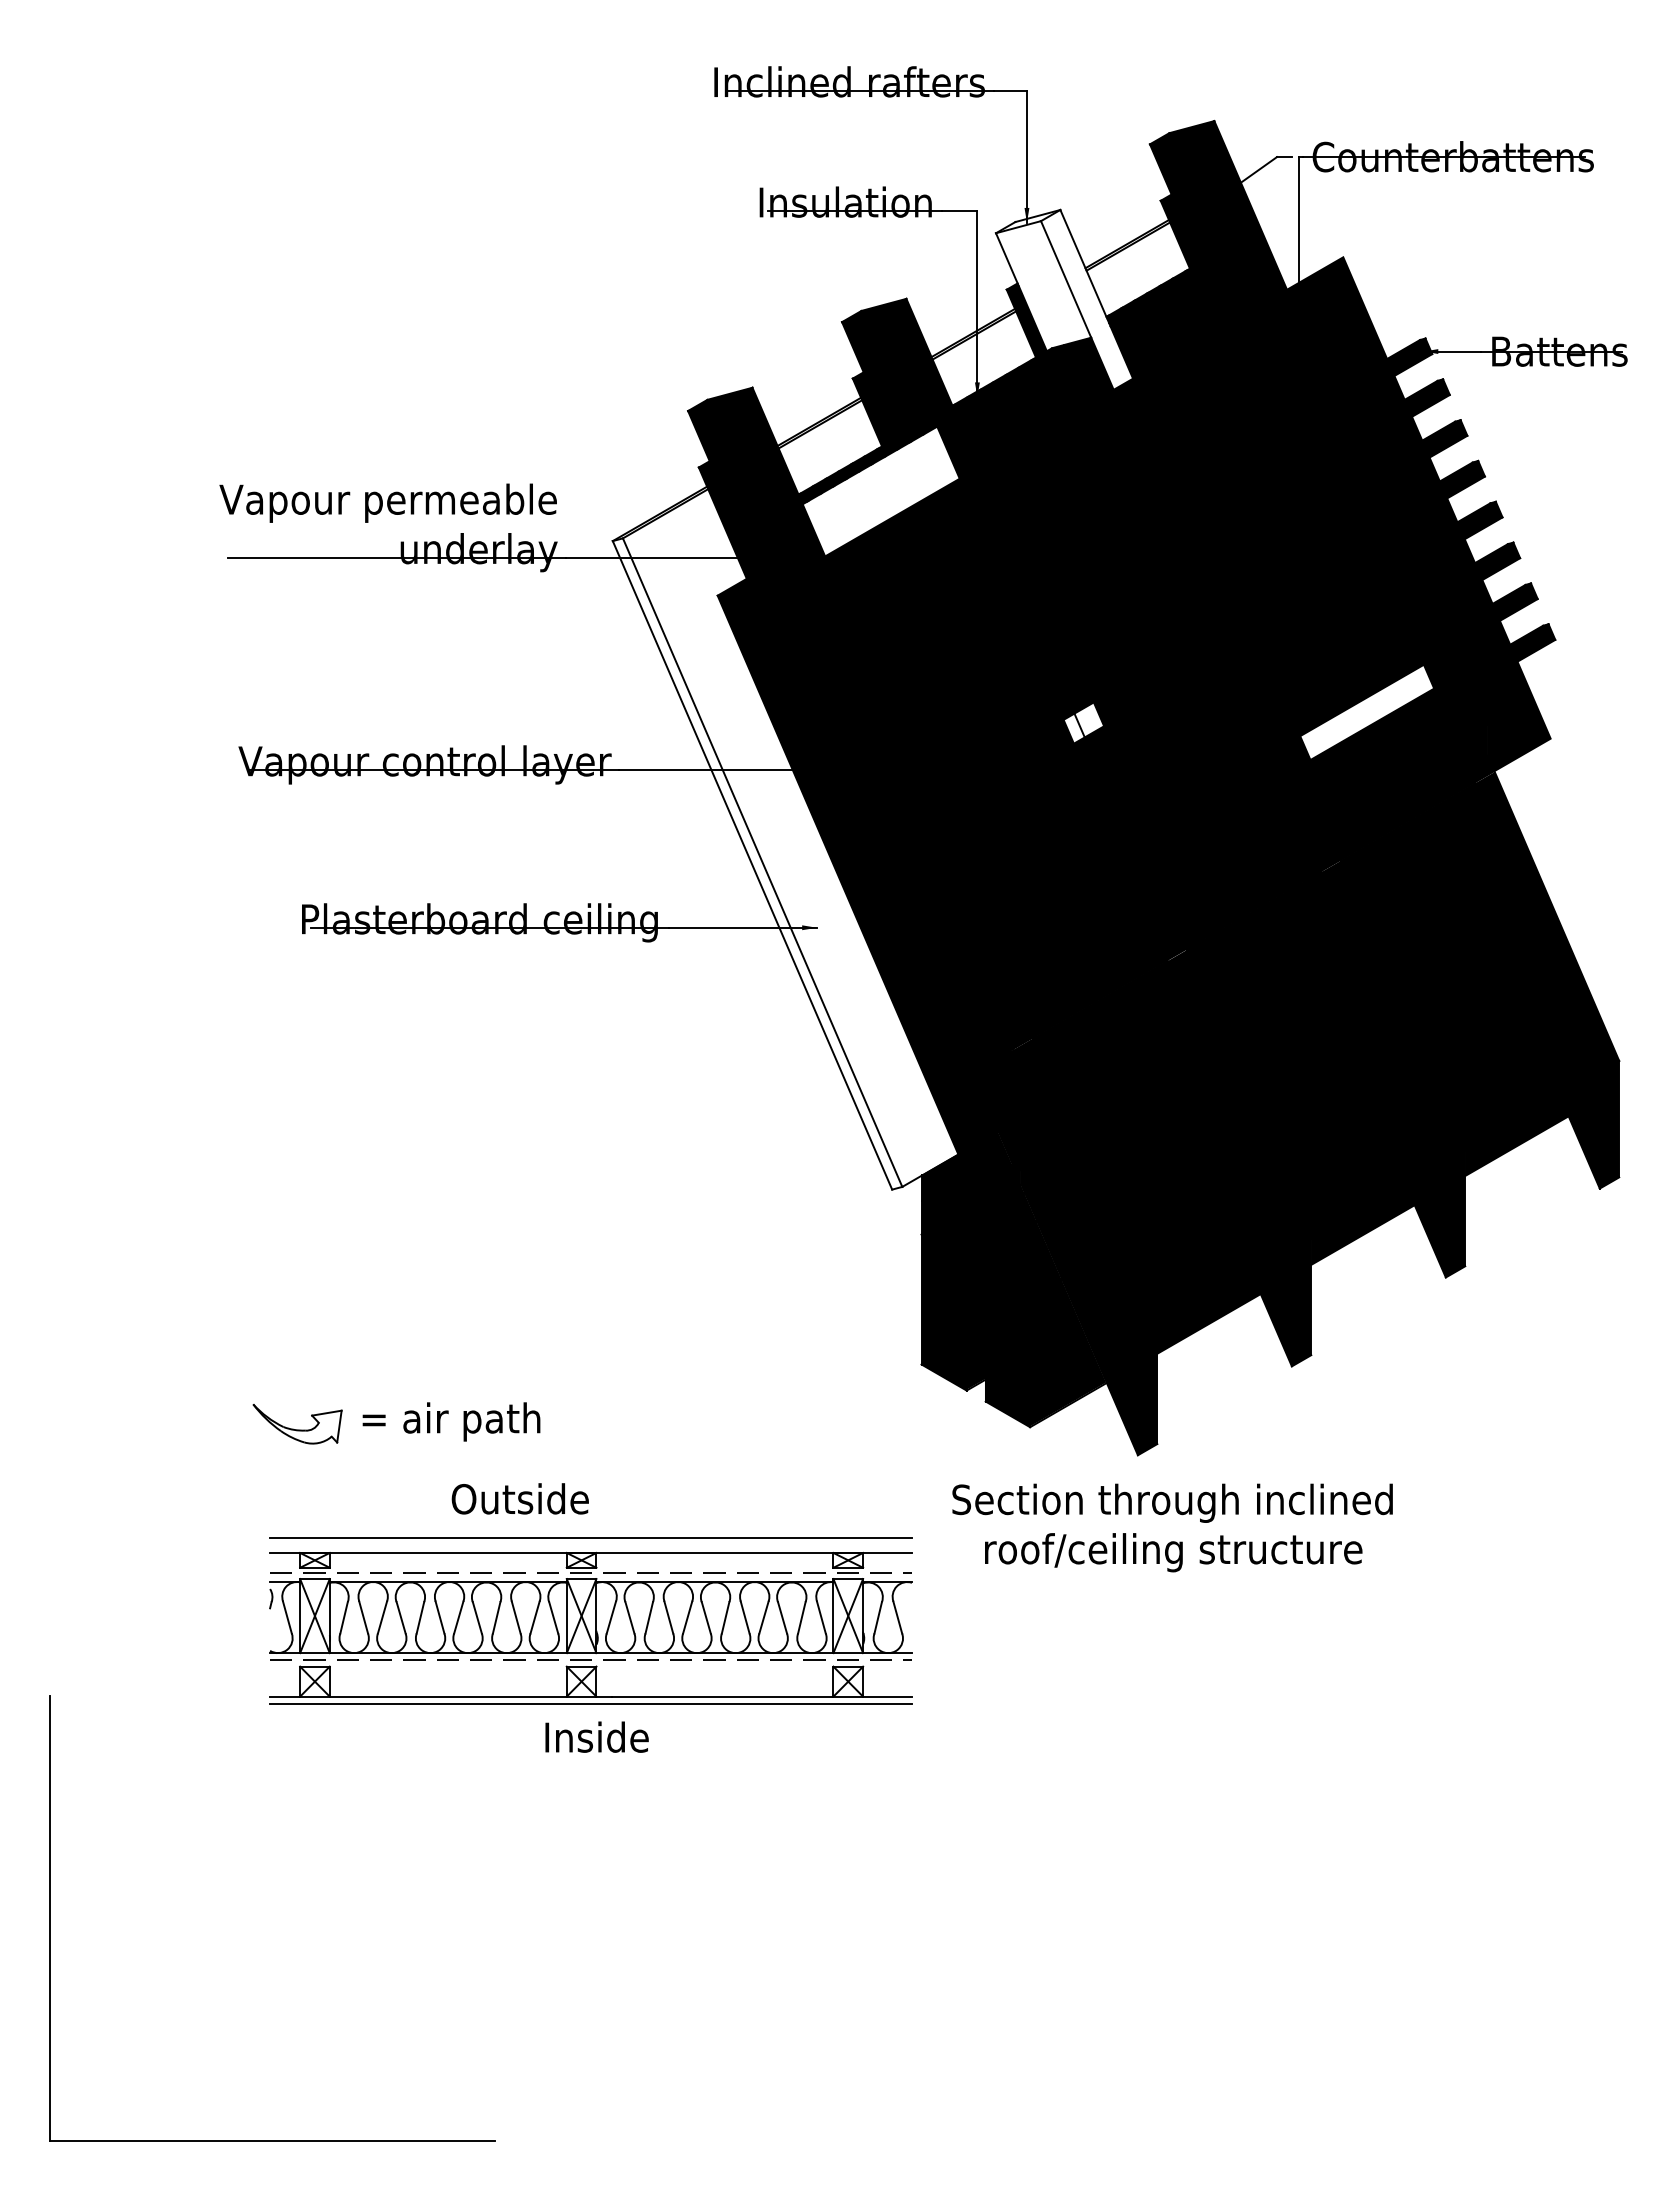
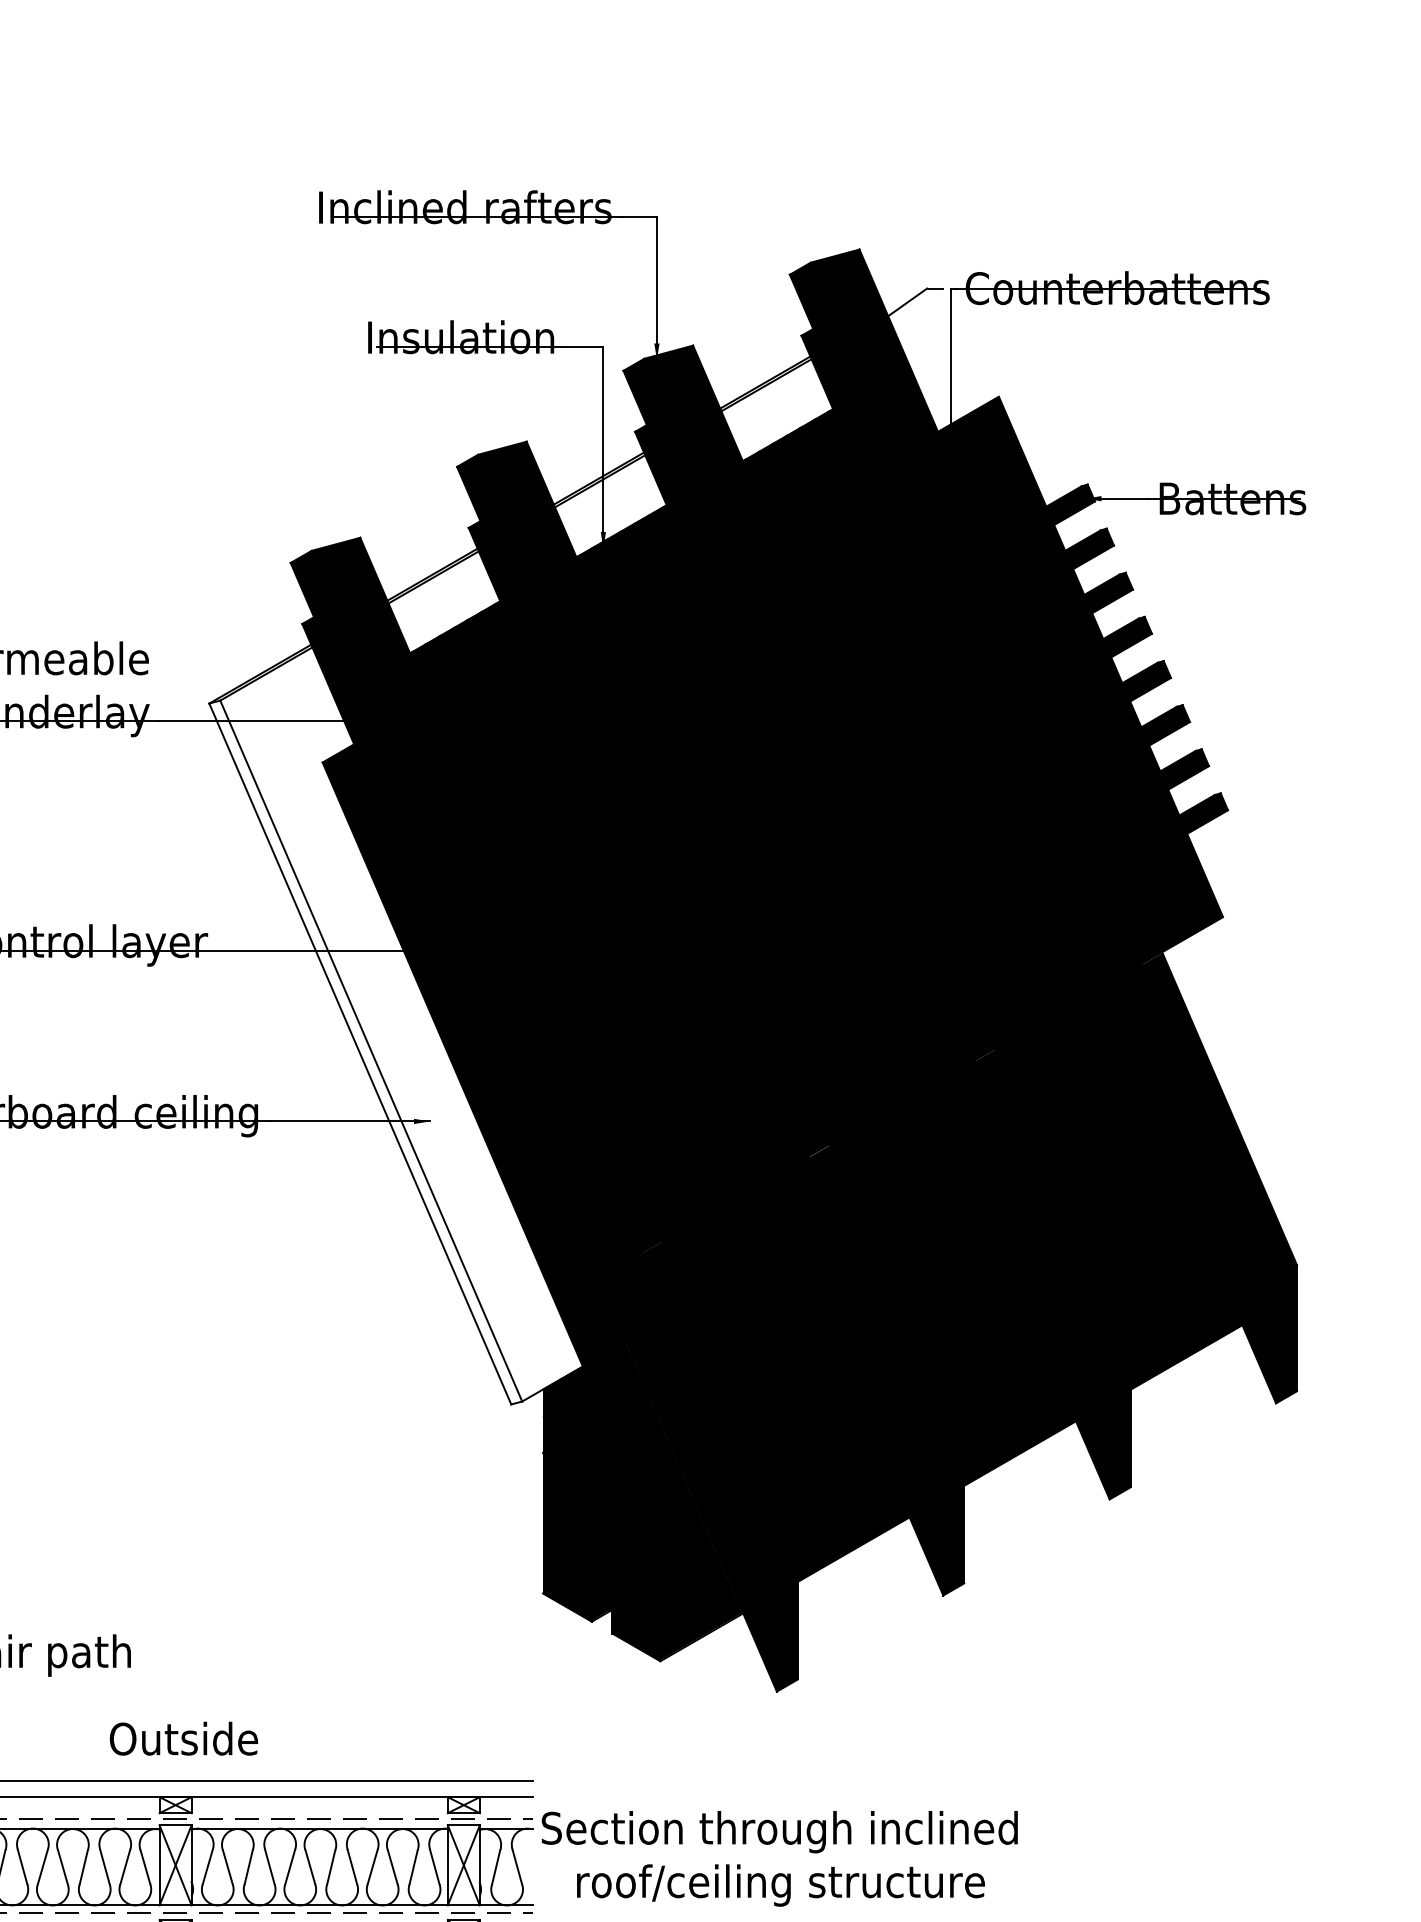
fill: (1064, 300) -> (697, 443), added
fill: (881, 491) -> (499, 649), added
fill: (1367, 712) -> (1025, 888), added
fill: (1083, 722) -> (718, 899), added
text: (519, 1498) -> (183, 1738), moved
text: (1172, 1527) -> (779, 1858), moved

